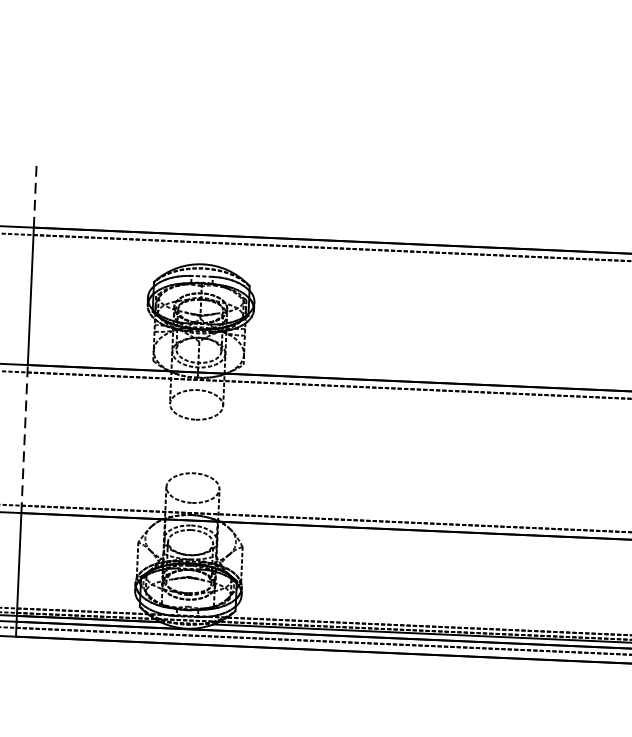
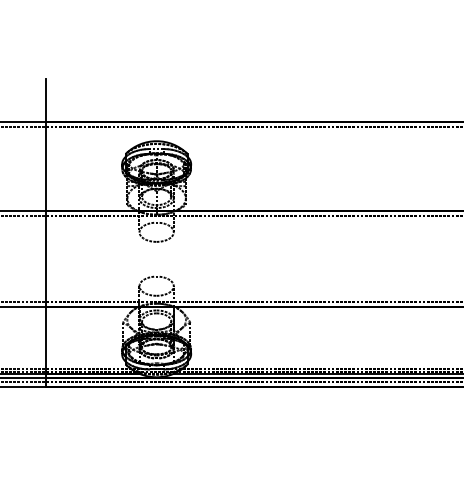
line: (35, 194) -> (46, 100), dashed -> solid
line: (24, 439) -> (46, 259), dashed -> solid

